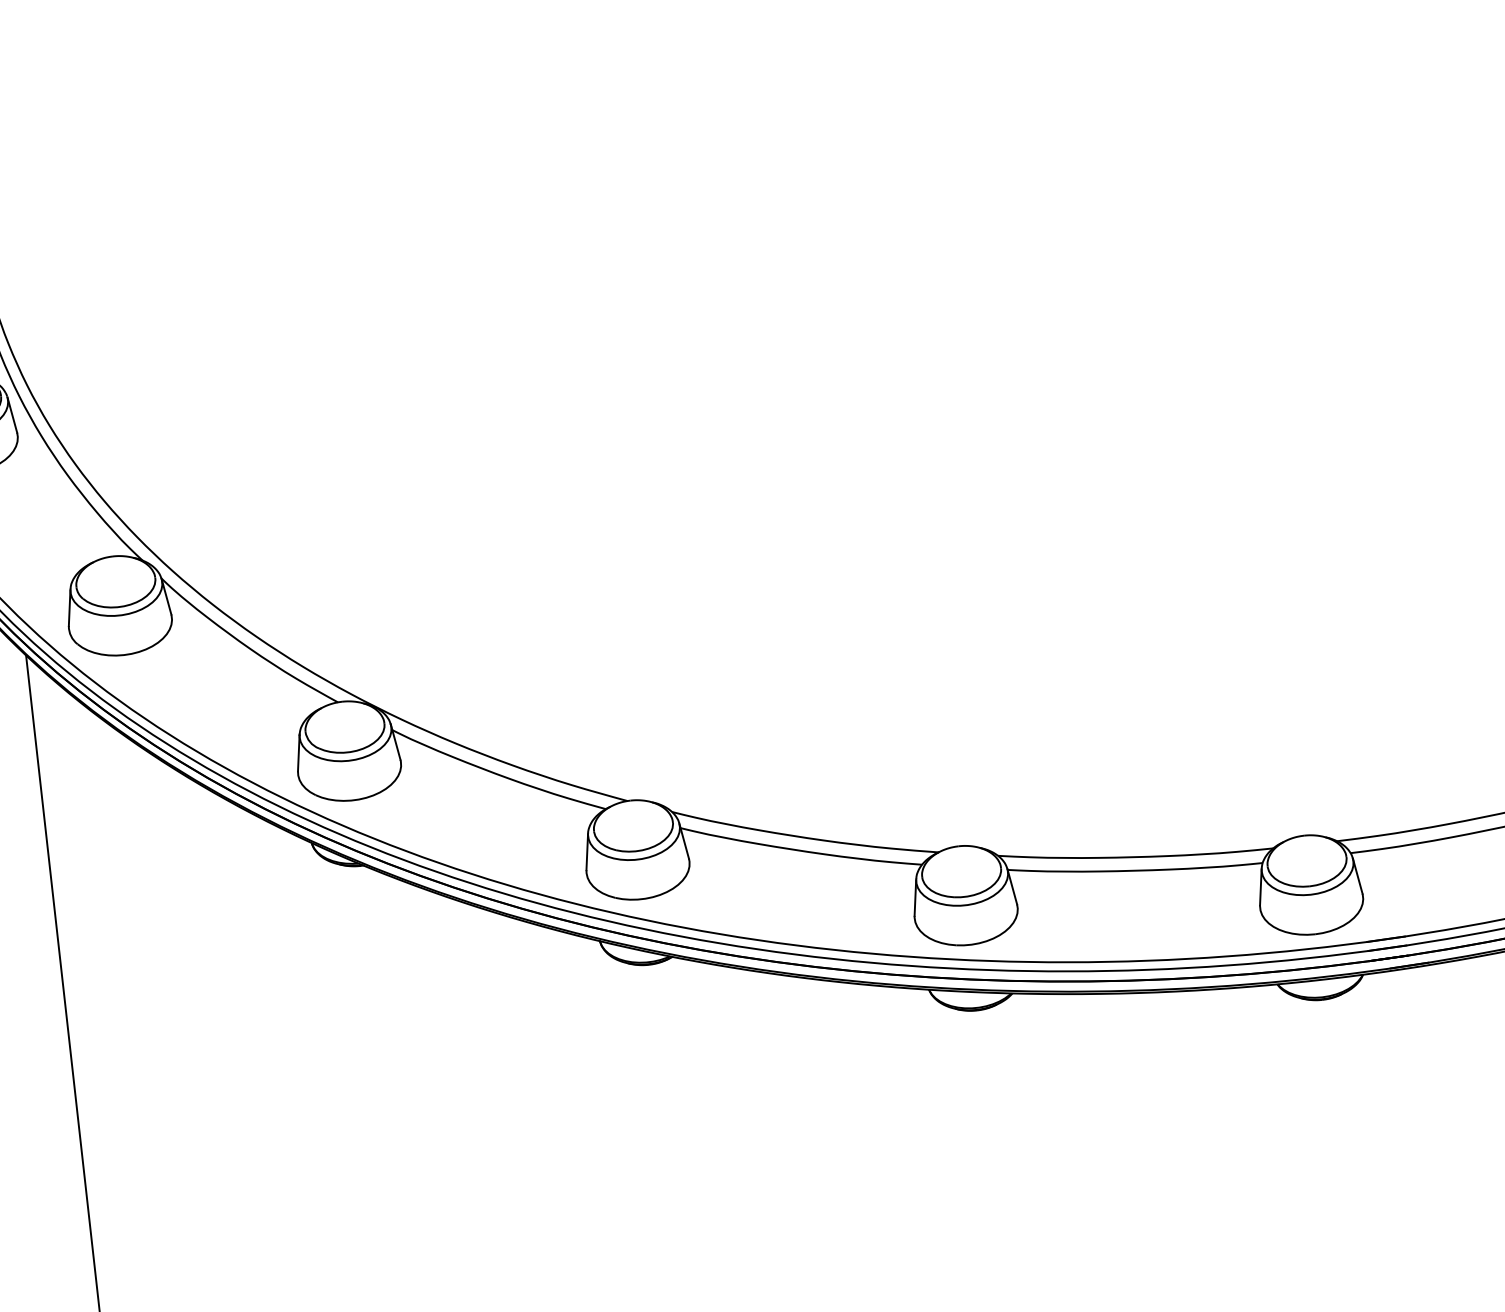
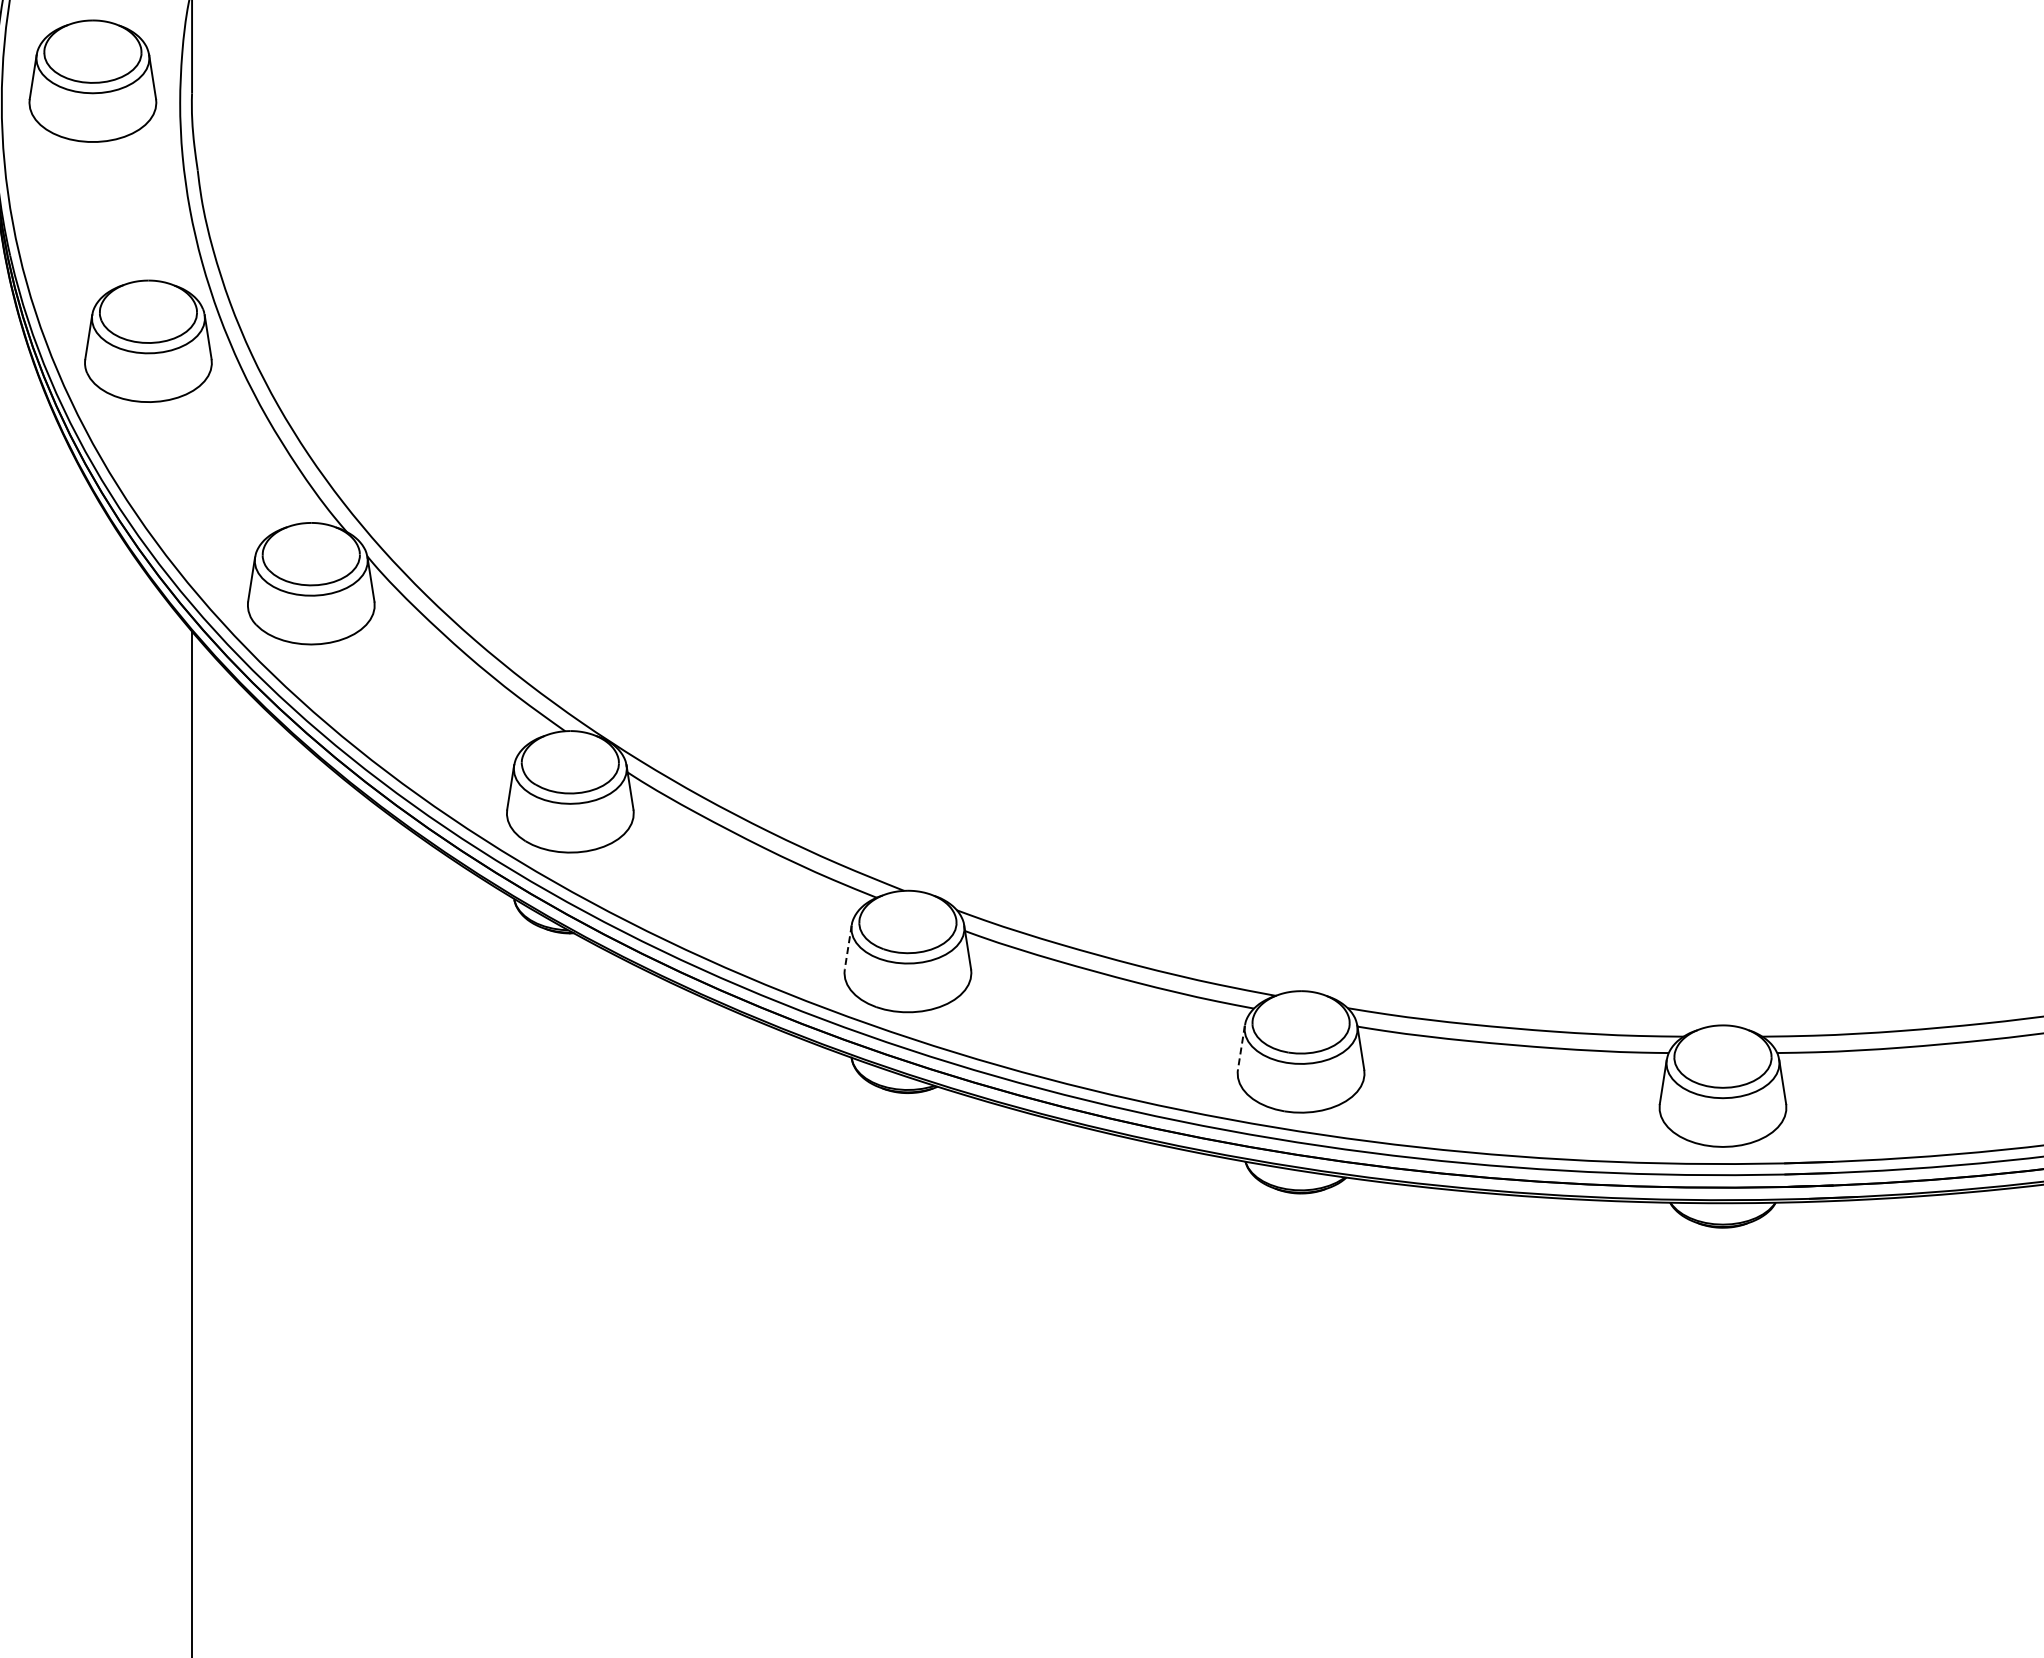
line: (587, 852) -> (848, 947), solid -> dashed
line: (915, 898) -> (1241, 1048), solid -> dashed

